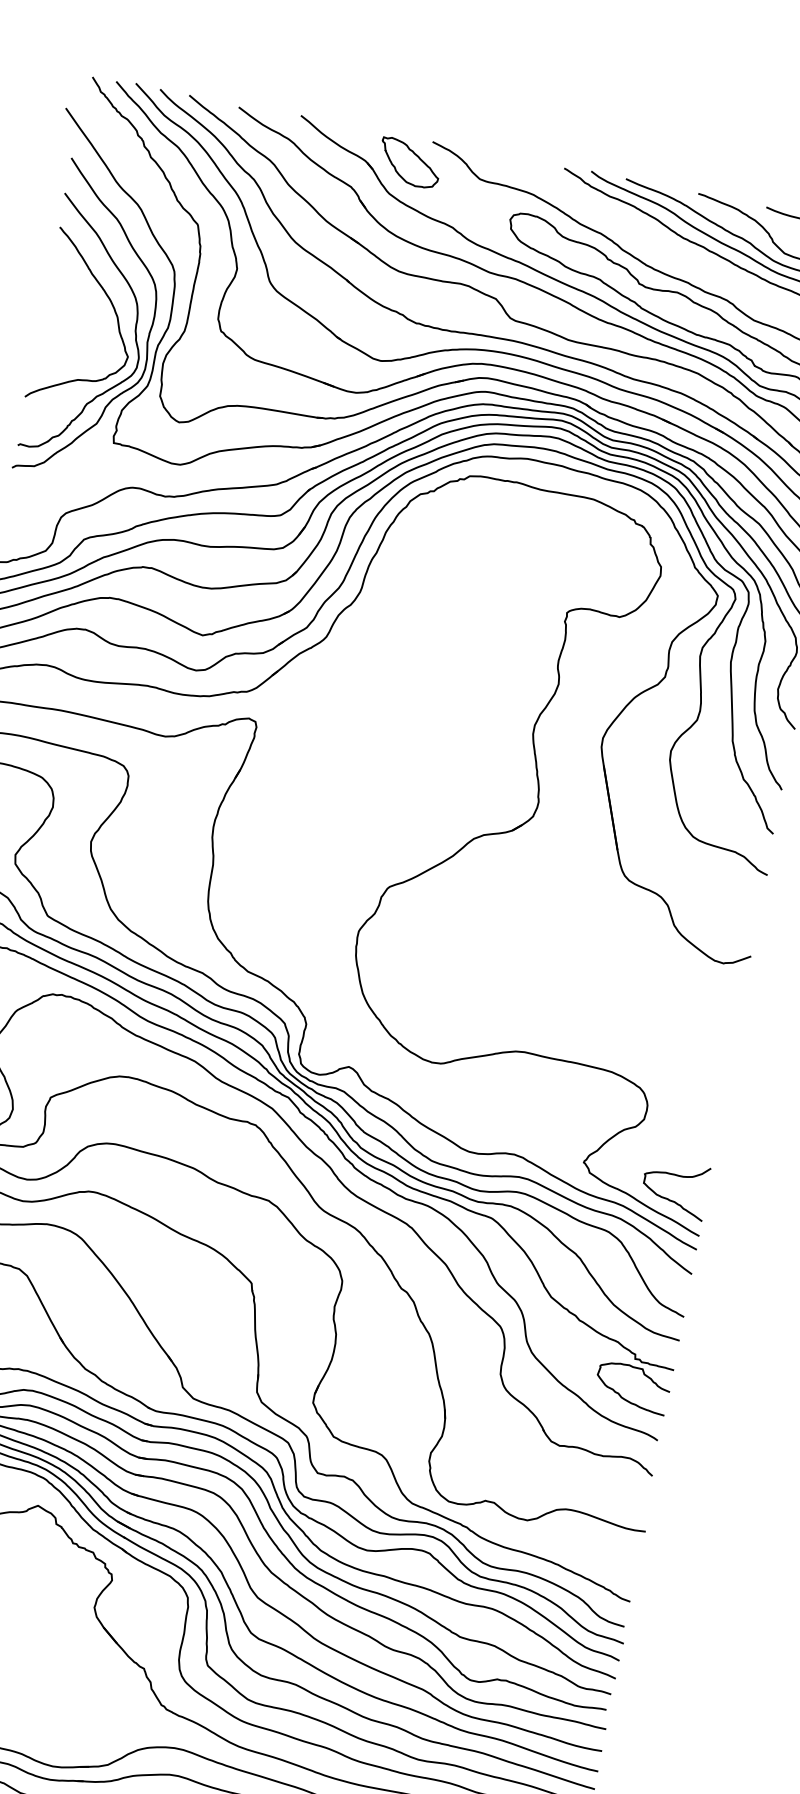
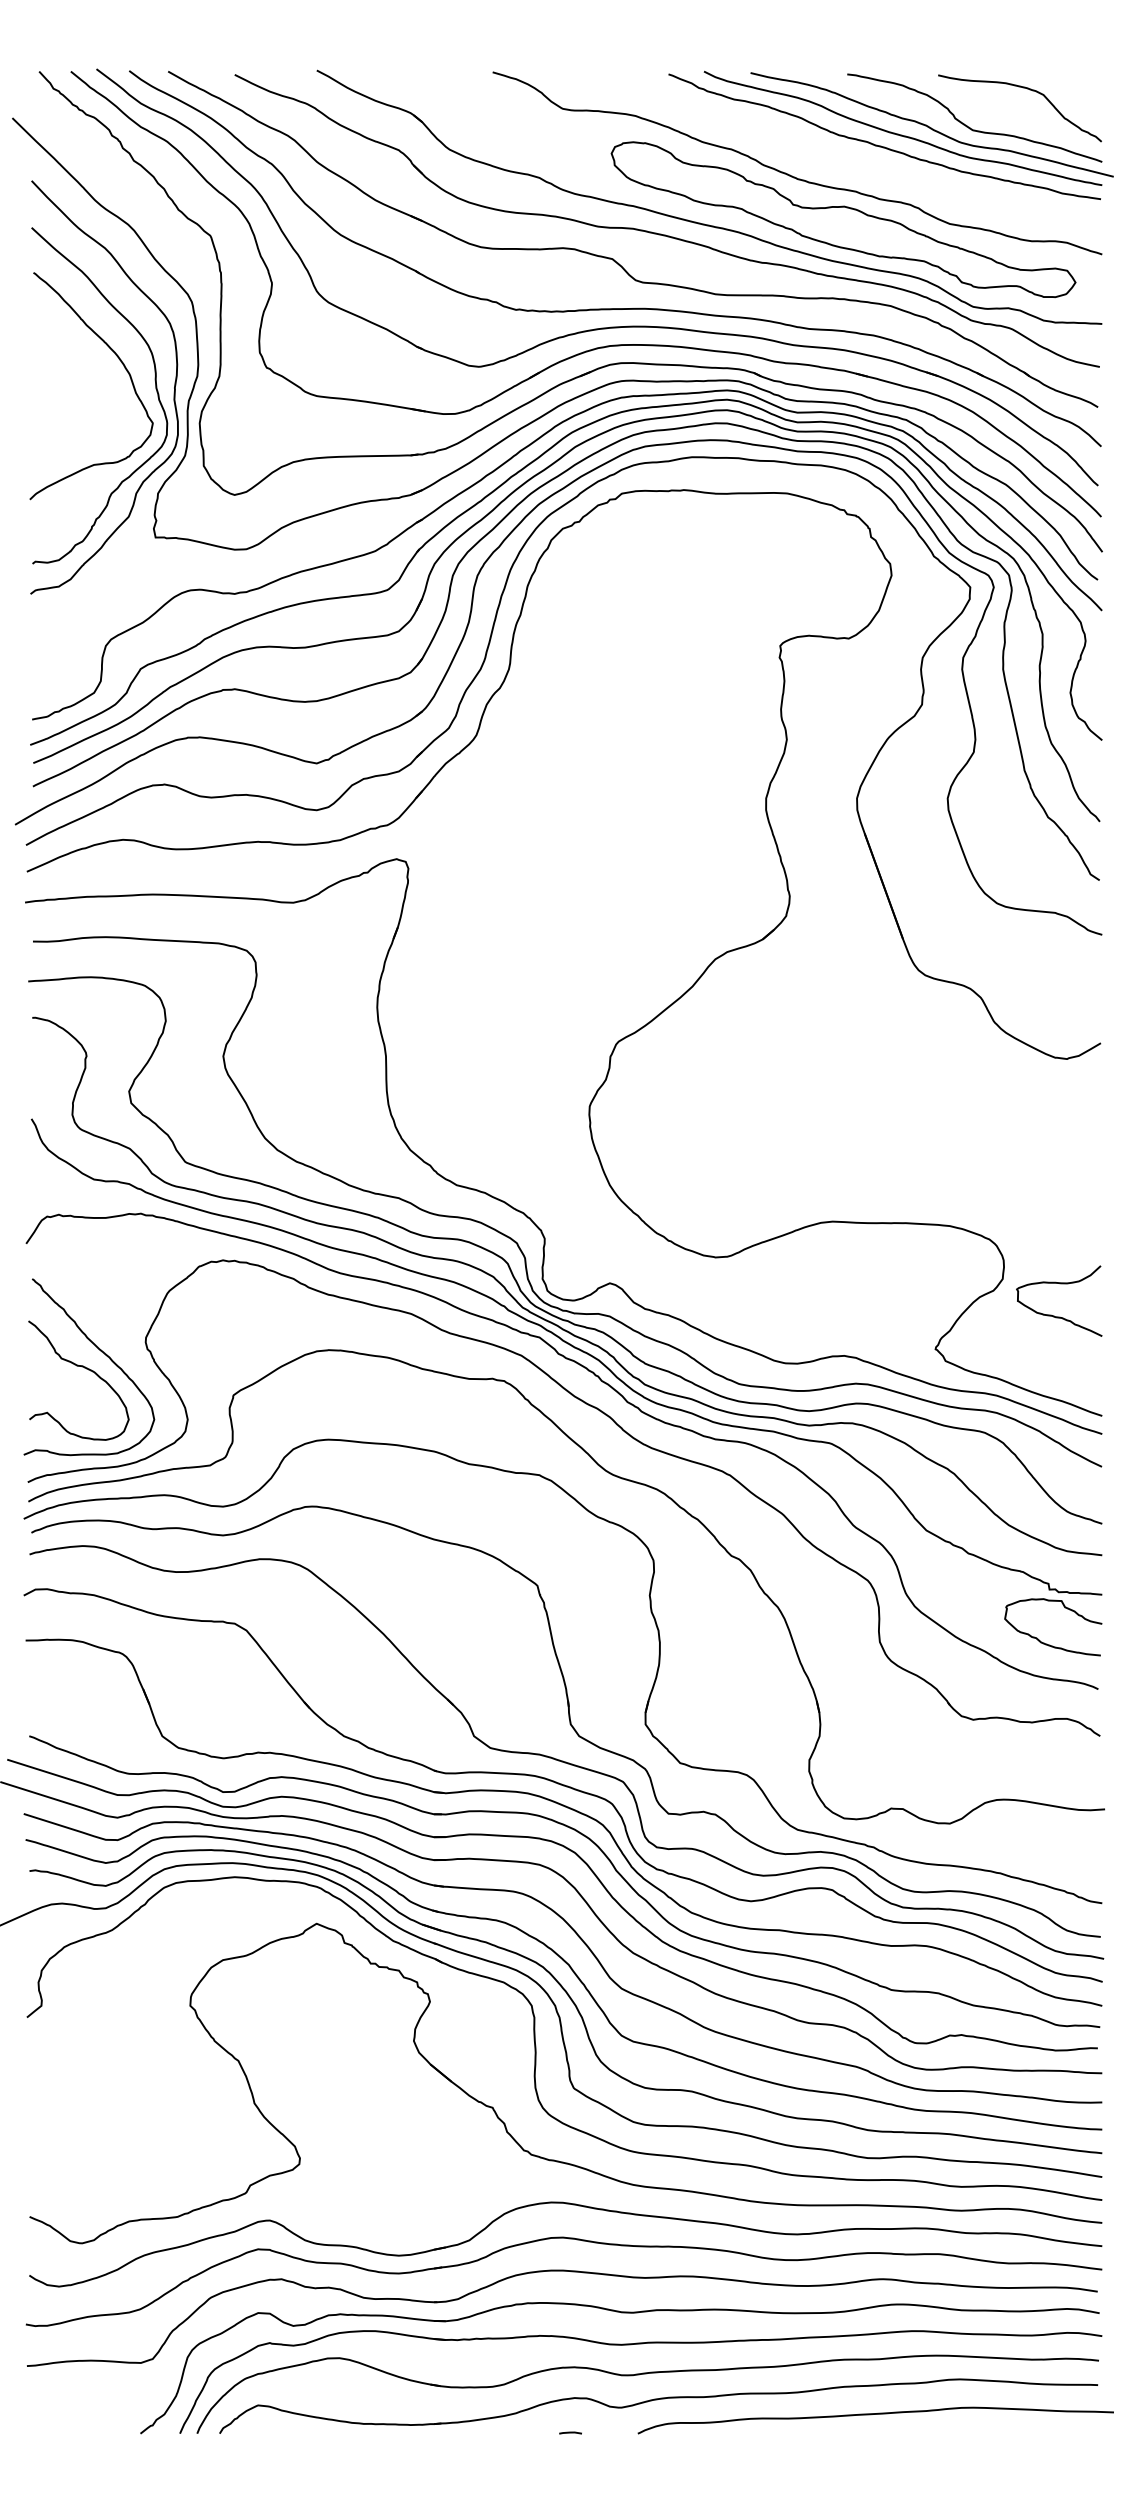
part: (409, 163) -> (468, 105), removed
curve: (669, 1199) -> (1054, 1315), moved

